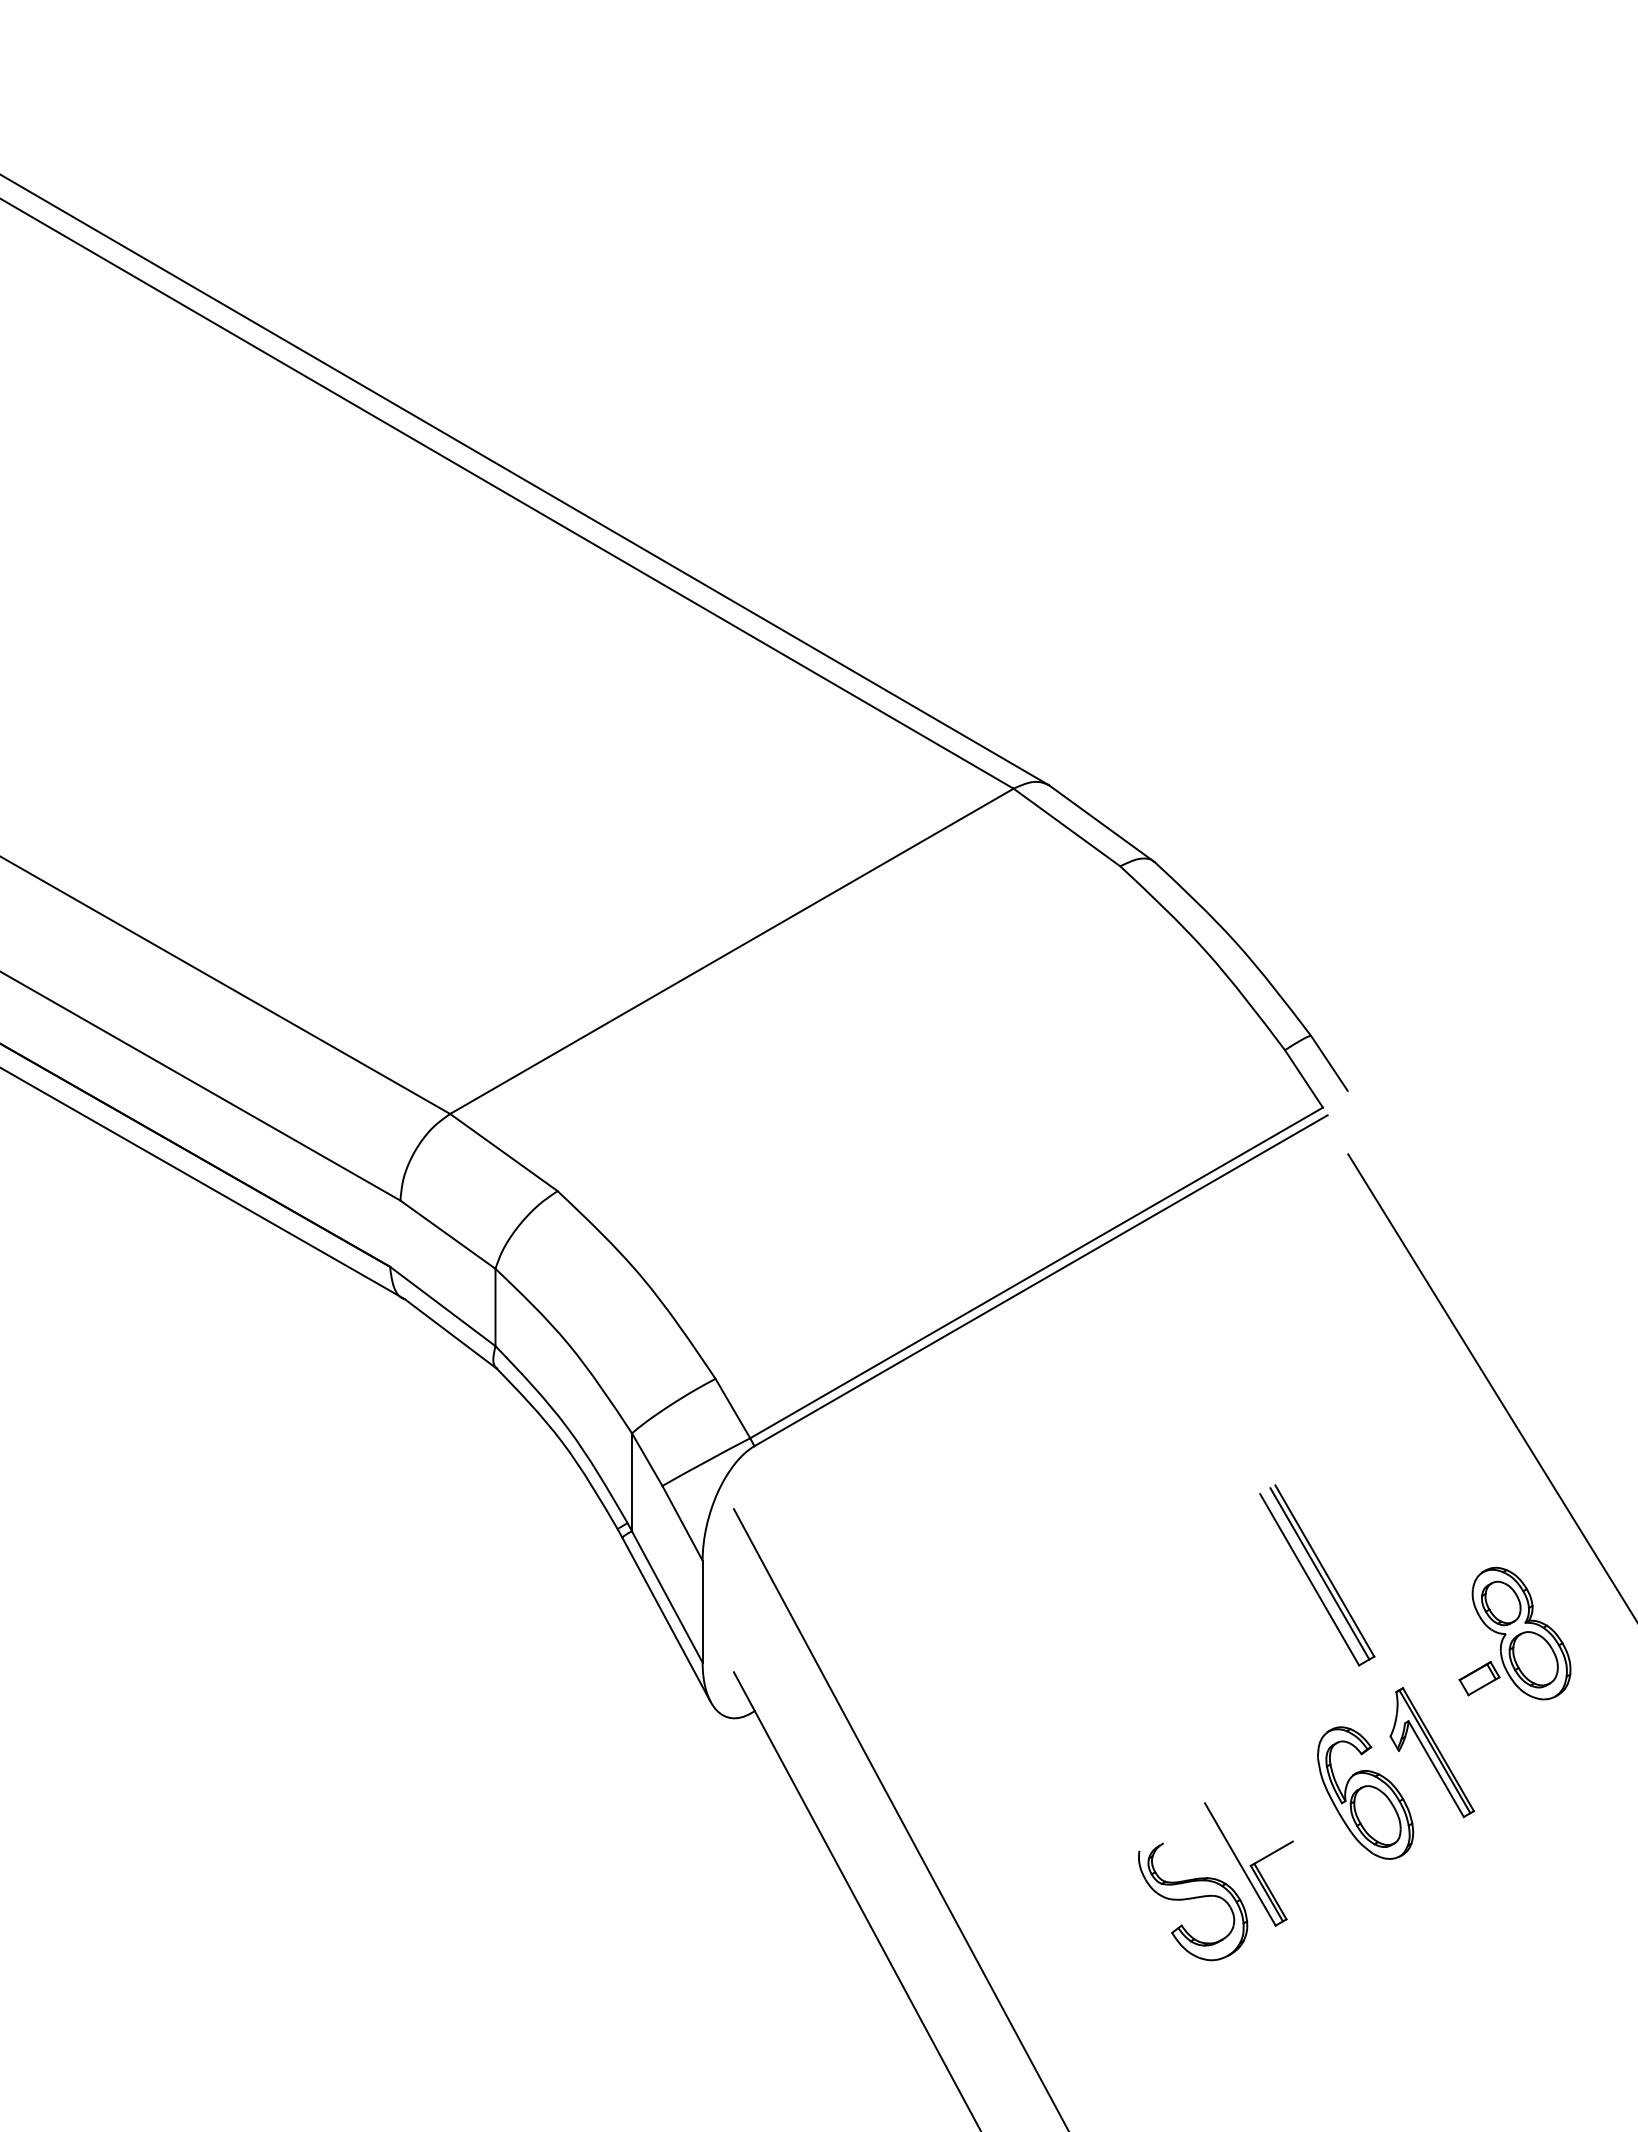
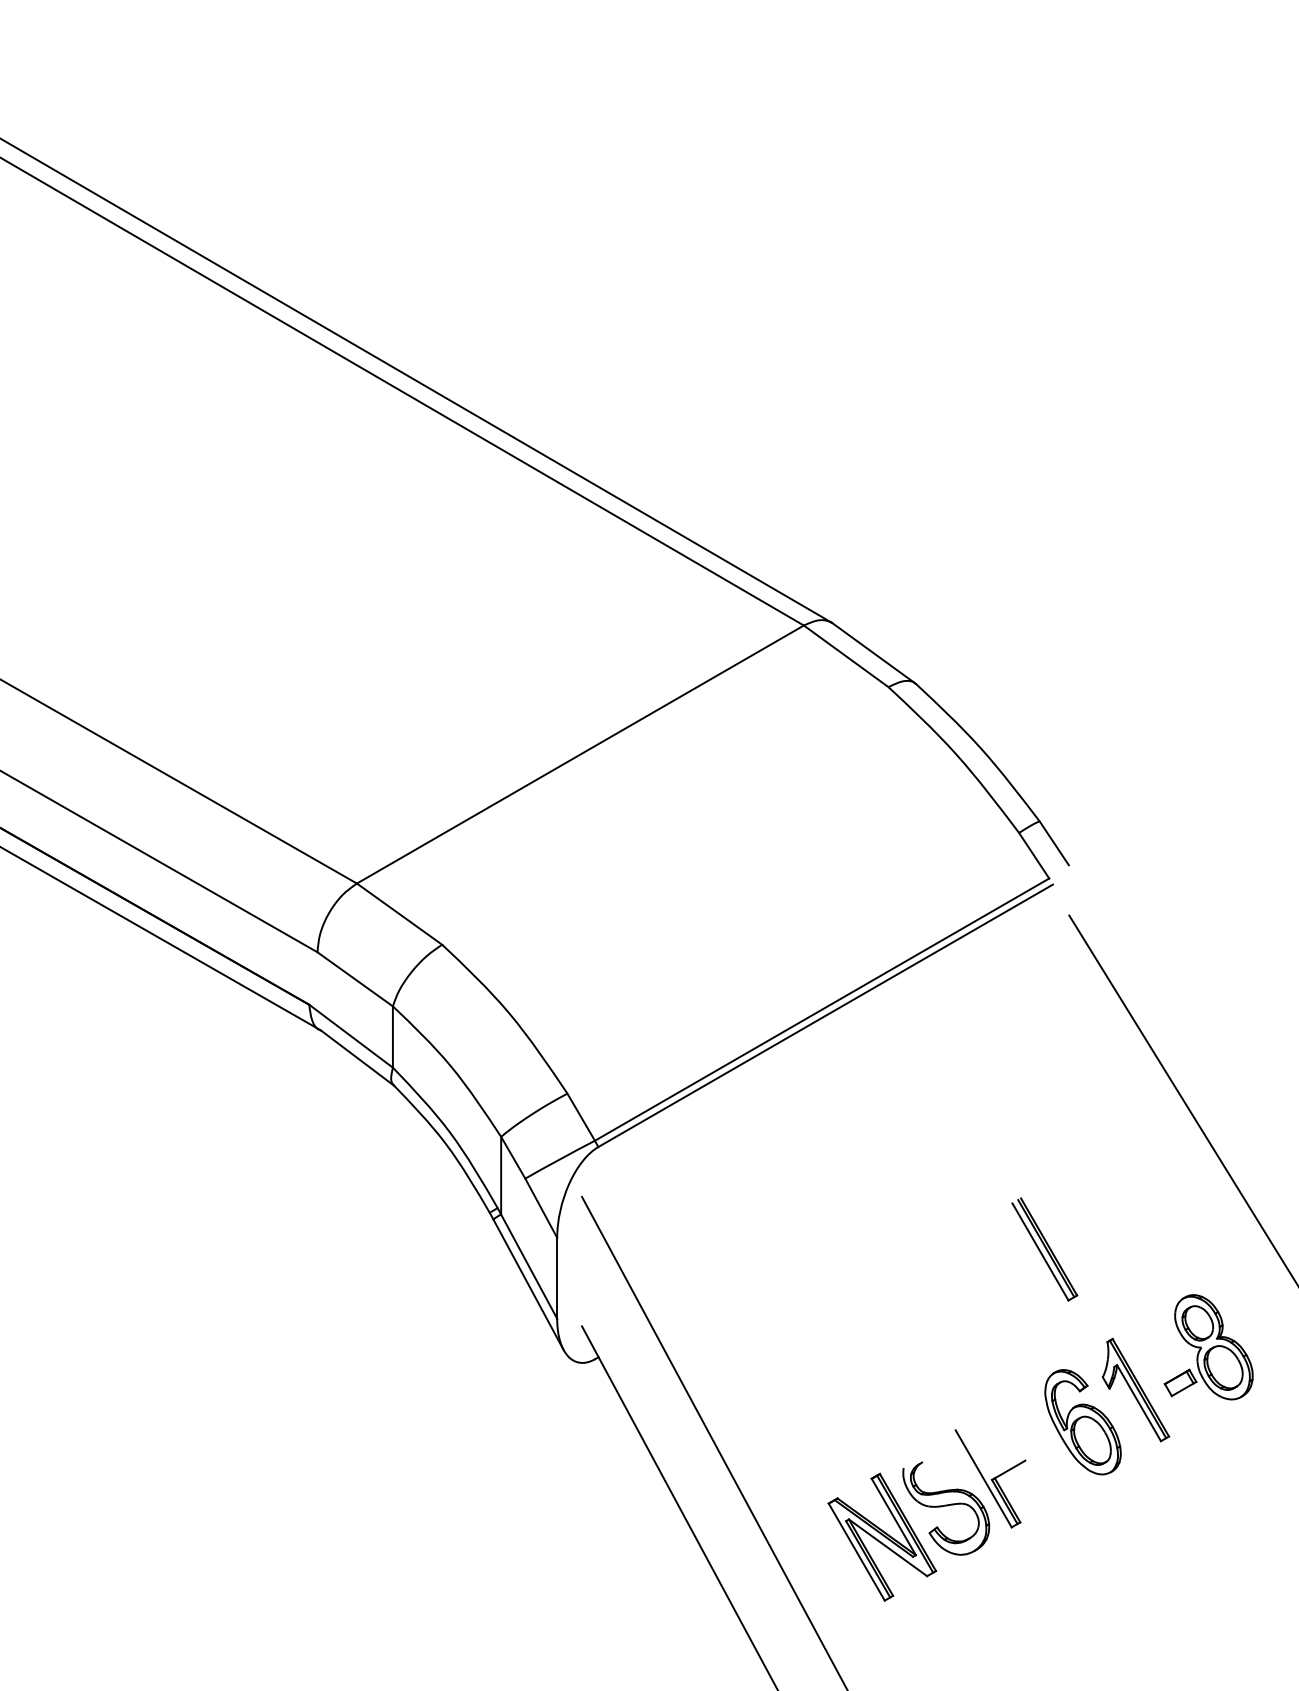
part: (1317, 1574) -> (1044, 1248), size x0.71
part: (1514, 1633) -> (1208, 1347), moved
part: (1112, 1938) -> (882, 1537), added

